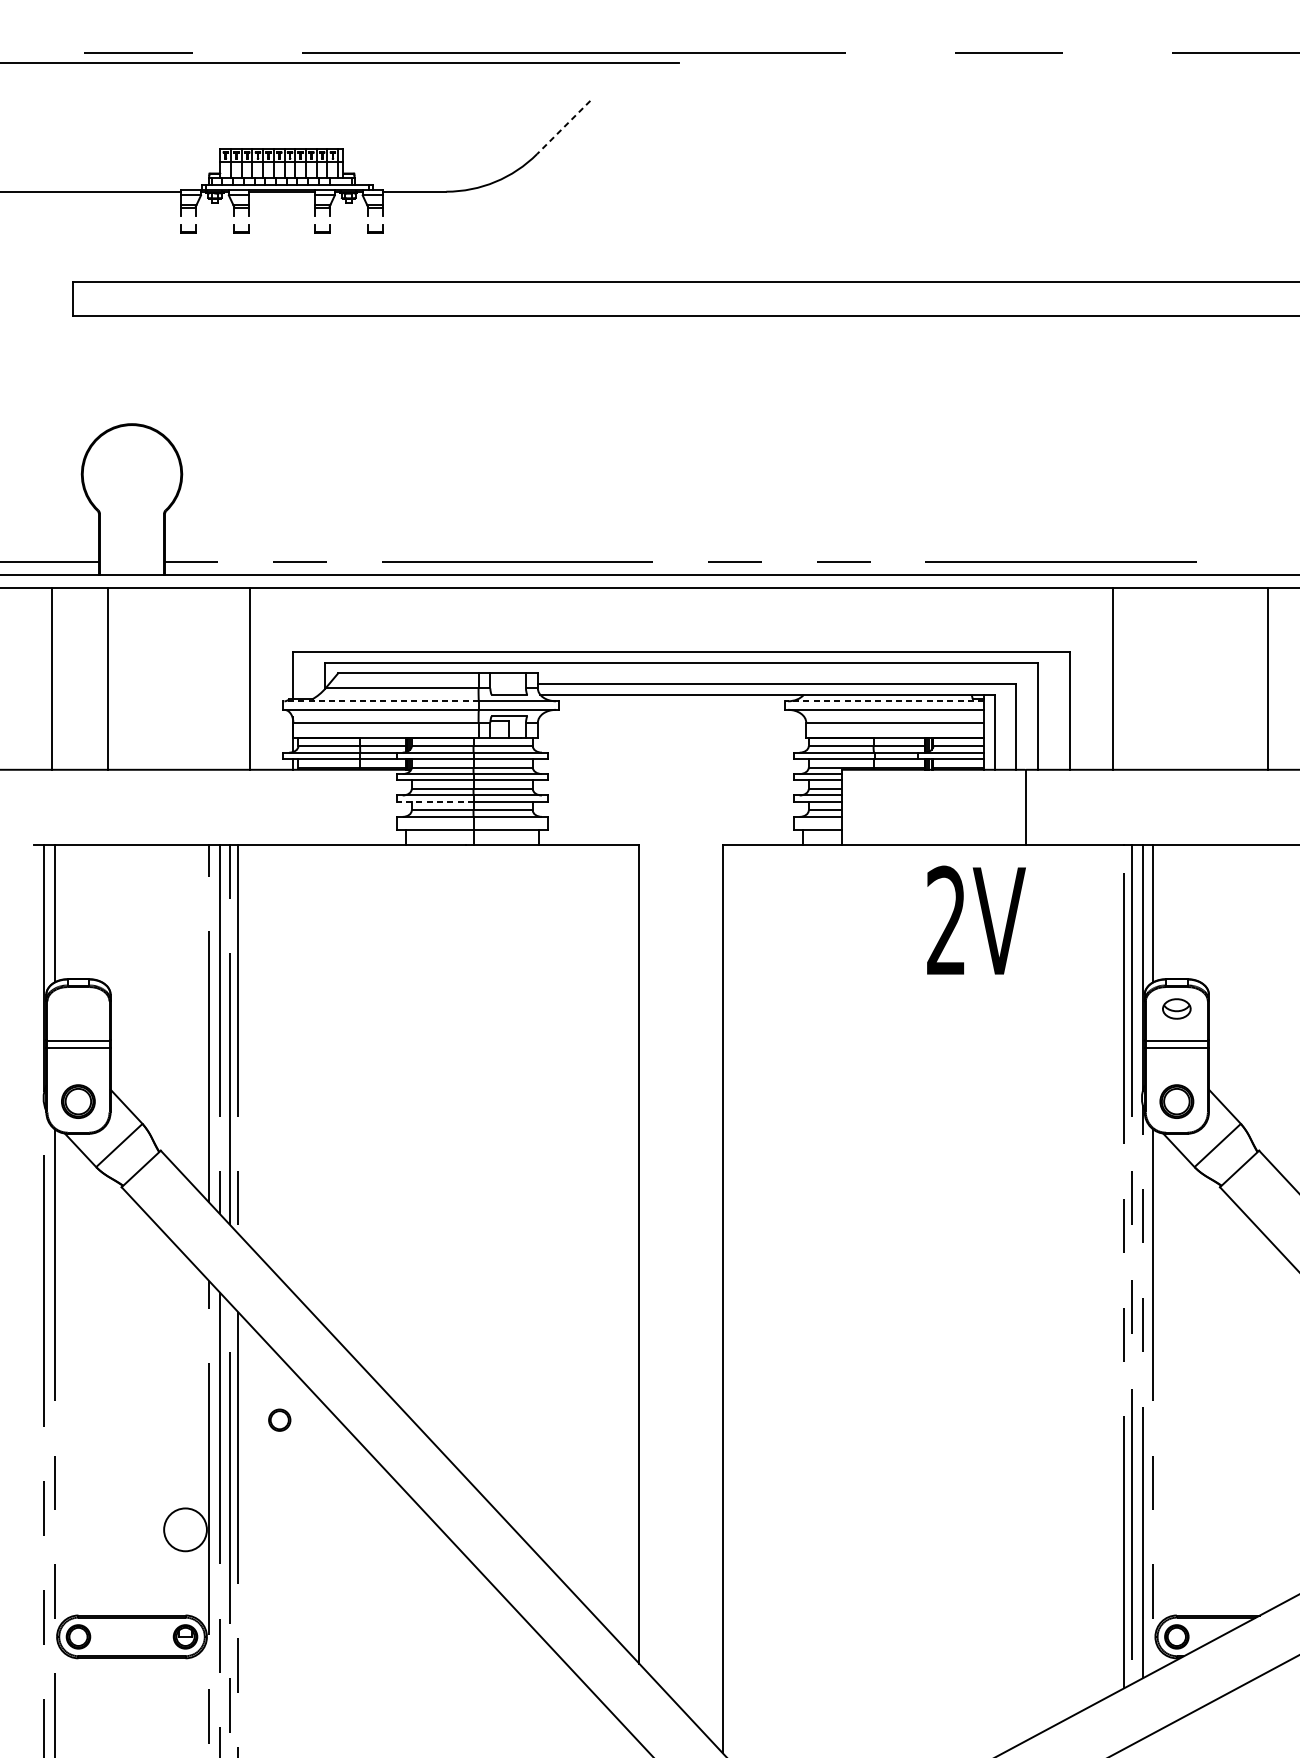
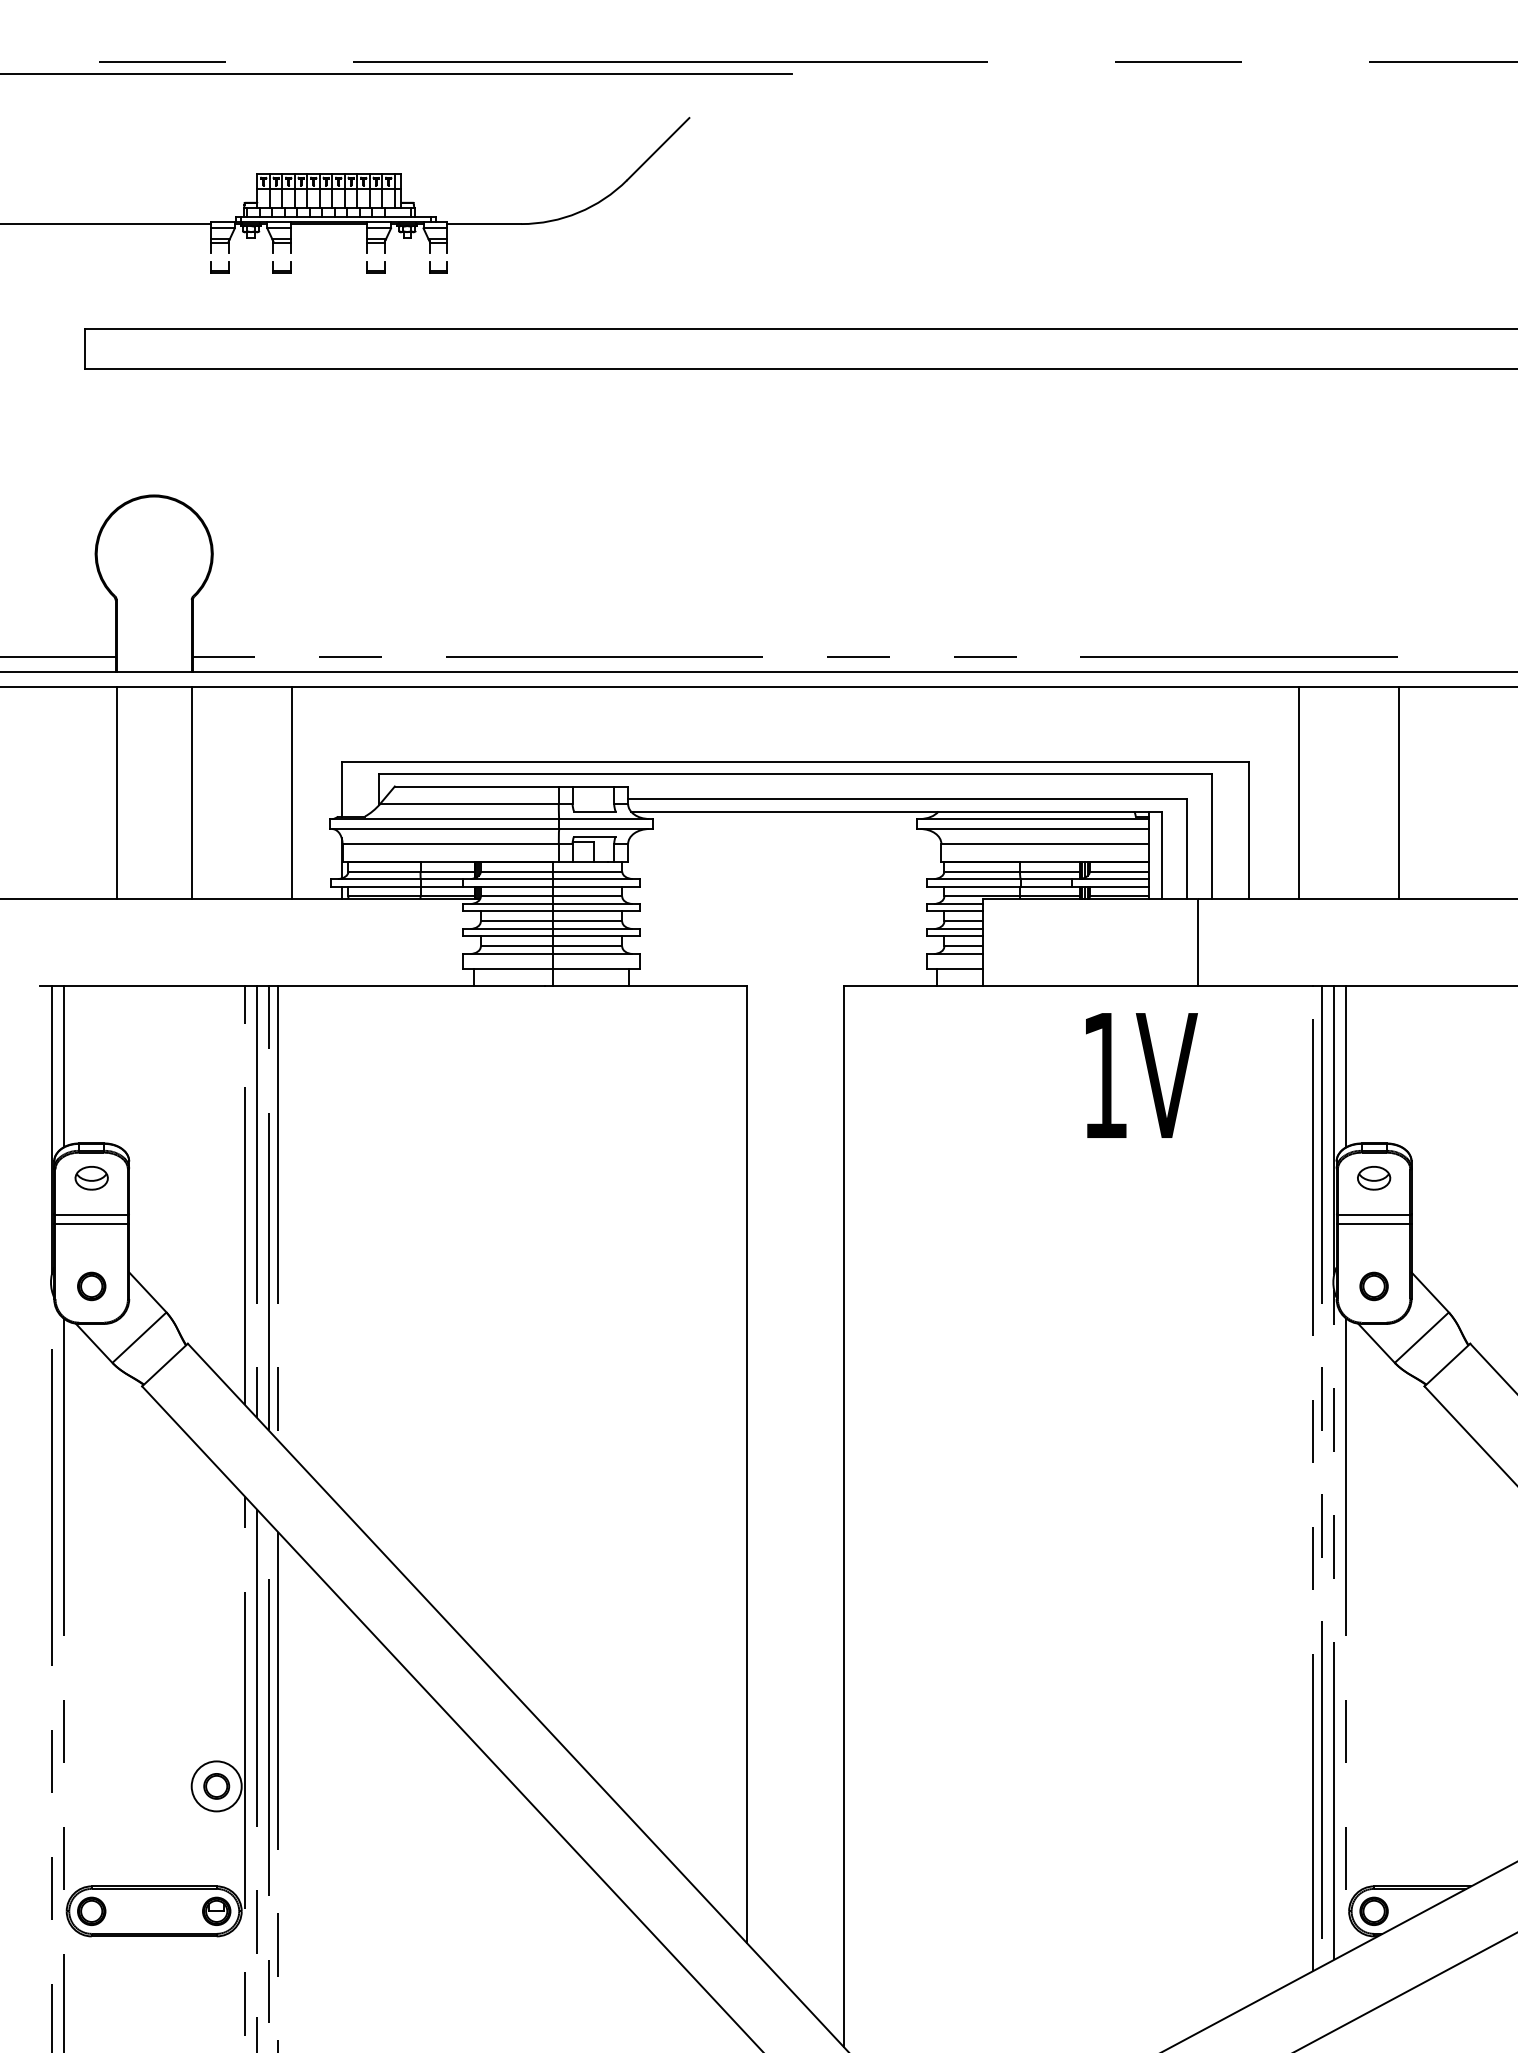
line: (563, 127) -> (658, 149), dashed -> solid
line: (51, 678) -> (116, 792), moved
line: (108, 678) -> (191, 792), moved
line: (1268, 678) -> (1399, 792), moved
line: (380, 701) -> (444, 819), dashed -> solid
line: (884, 701) -> (1032, 819), dashed -> solid
line: (434, 801) -> (507, 936), dashed -> solid
text: (945, 919) -> (1104, 1073), 2V -> 1V
part: (78, 1009) -> (91, 1178), added
part: (78, 1101) -> (91, 1286), size x0.71
part: (1176, 1101) -> (1373, 1286), size x0.71
part: (279, 1420) -> (216, 1786), moved

